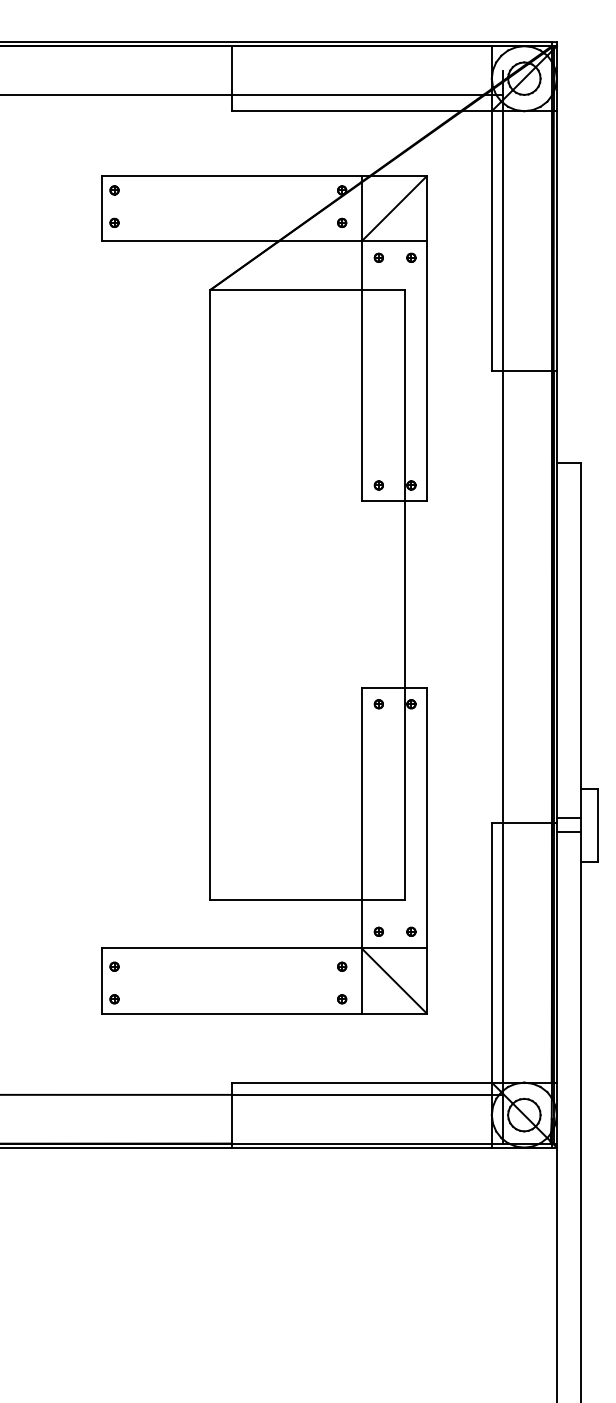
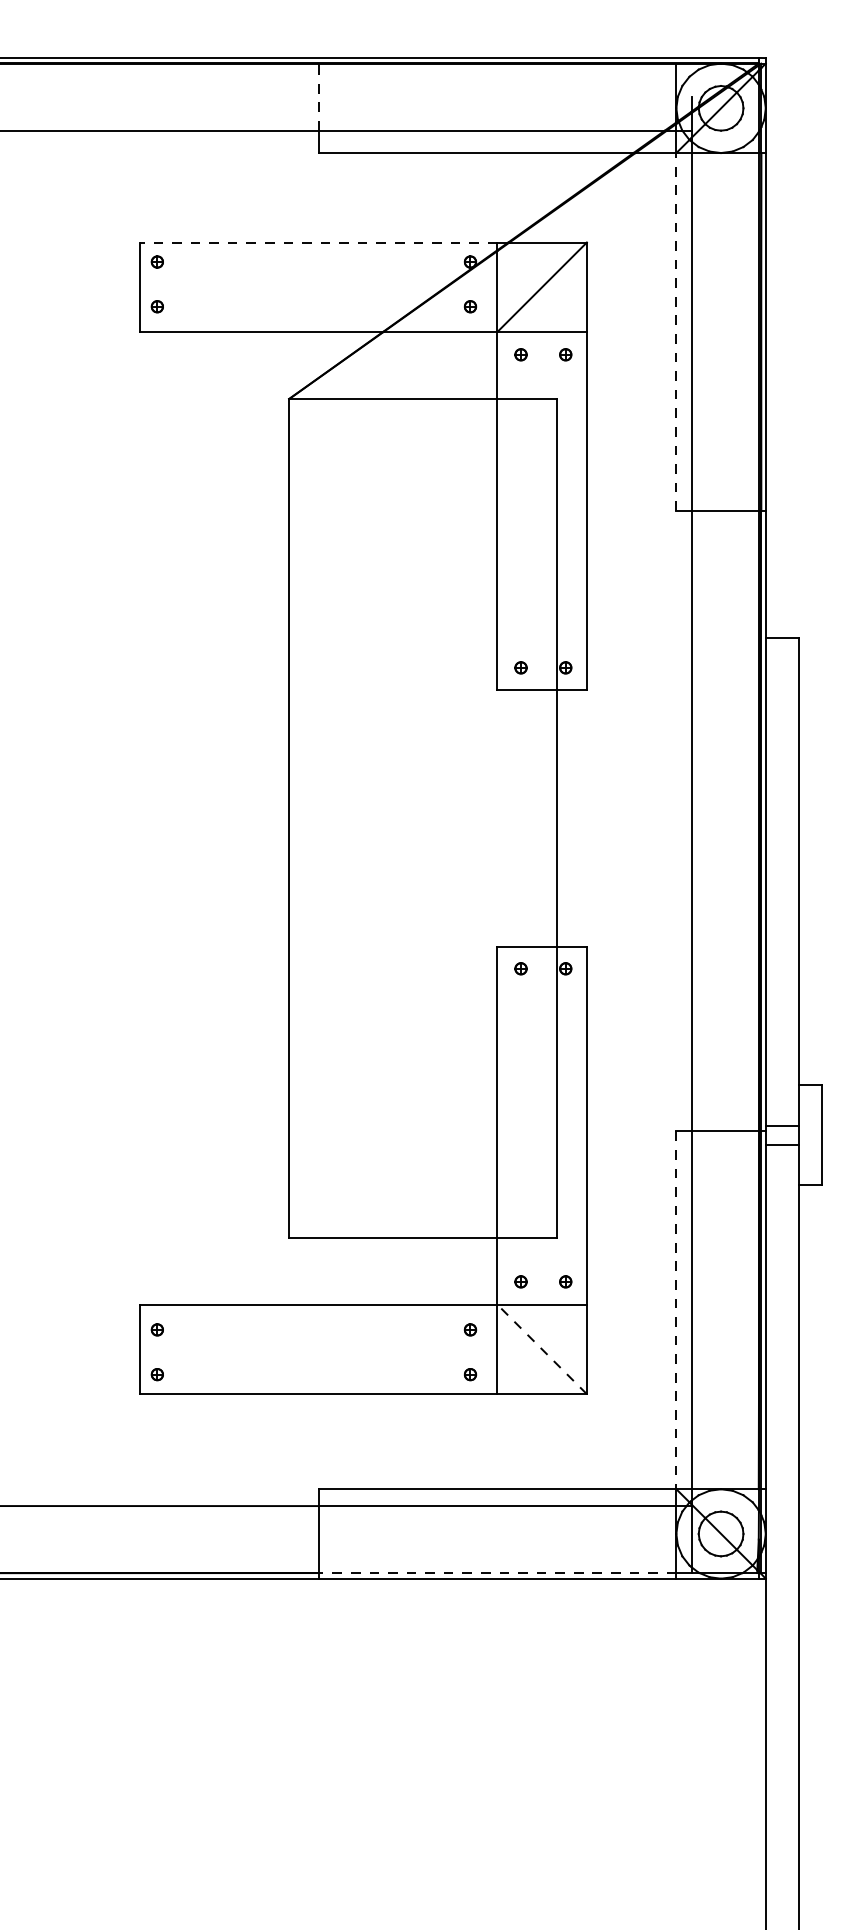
line: (231, 70) -> (318, 97), solid -> dashed
line: (231, 176) -> (318, 242), solid -> dashed
line: (491, 240) -> (675, 330), solid -> dashed
line: (491, 953) -> (675, 1311), solid -> dashed
line: (394, 981) -> (542, 1350), solid -> dashed
line: (361, 1143) -> (497, 1572), solid -> dashed

